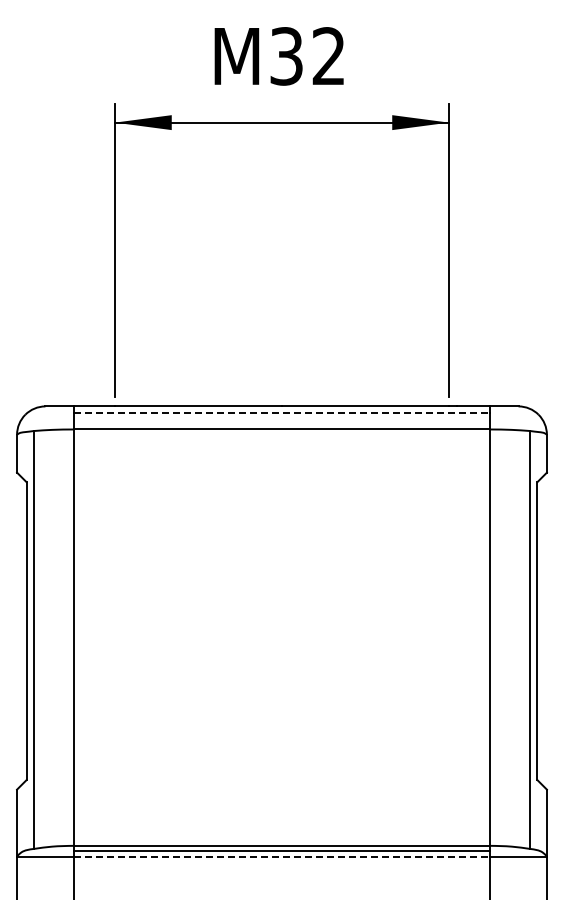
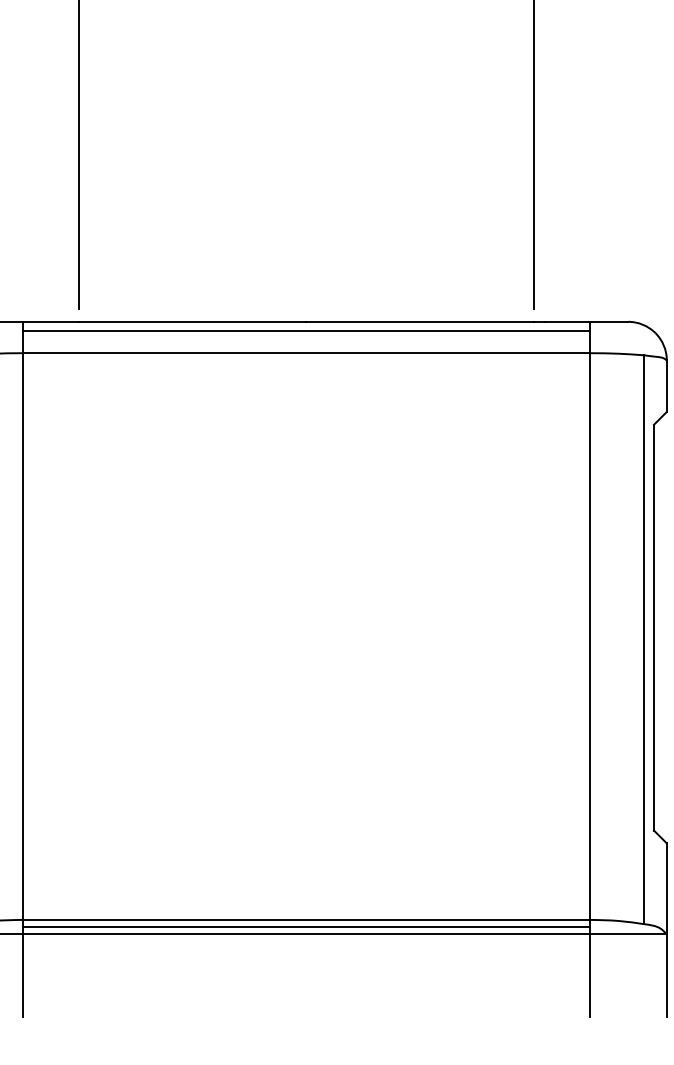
line: (282, 412) -> (306, 330), dashed -> solid
line: (282, 856) -> (306, 934), dashed -> solid

